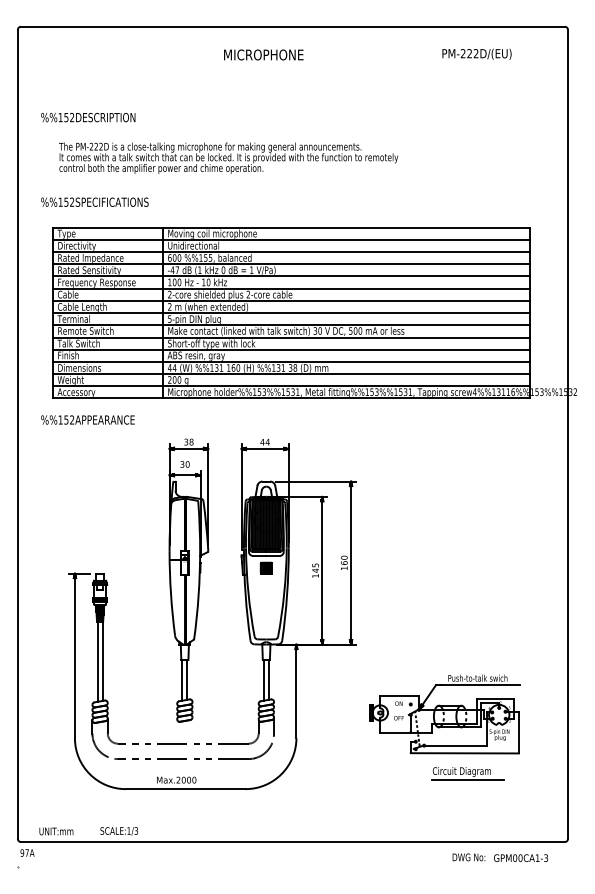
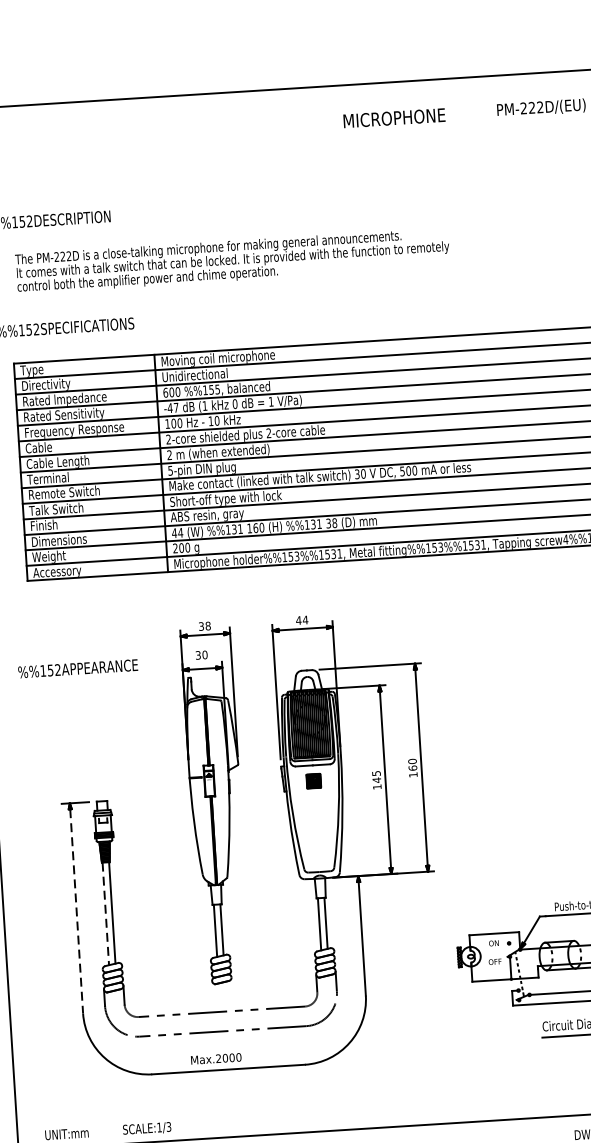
text: (263, 54) -> (394, 117), moved
text: (87, 419) -> (77, 668), moved
line: (74, 658) -> (76, 911), solid -> dashed
line: (97, 662) -> (105, 914), solid -> dashed

